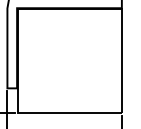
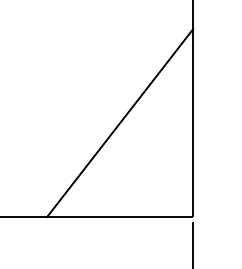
line: (86, 67) -> (118, 121), added

